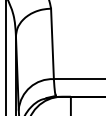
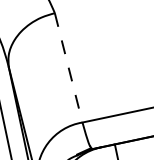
line: (52, 44) -> (68, 68), solid -> dashed

